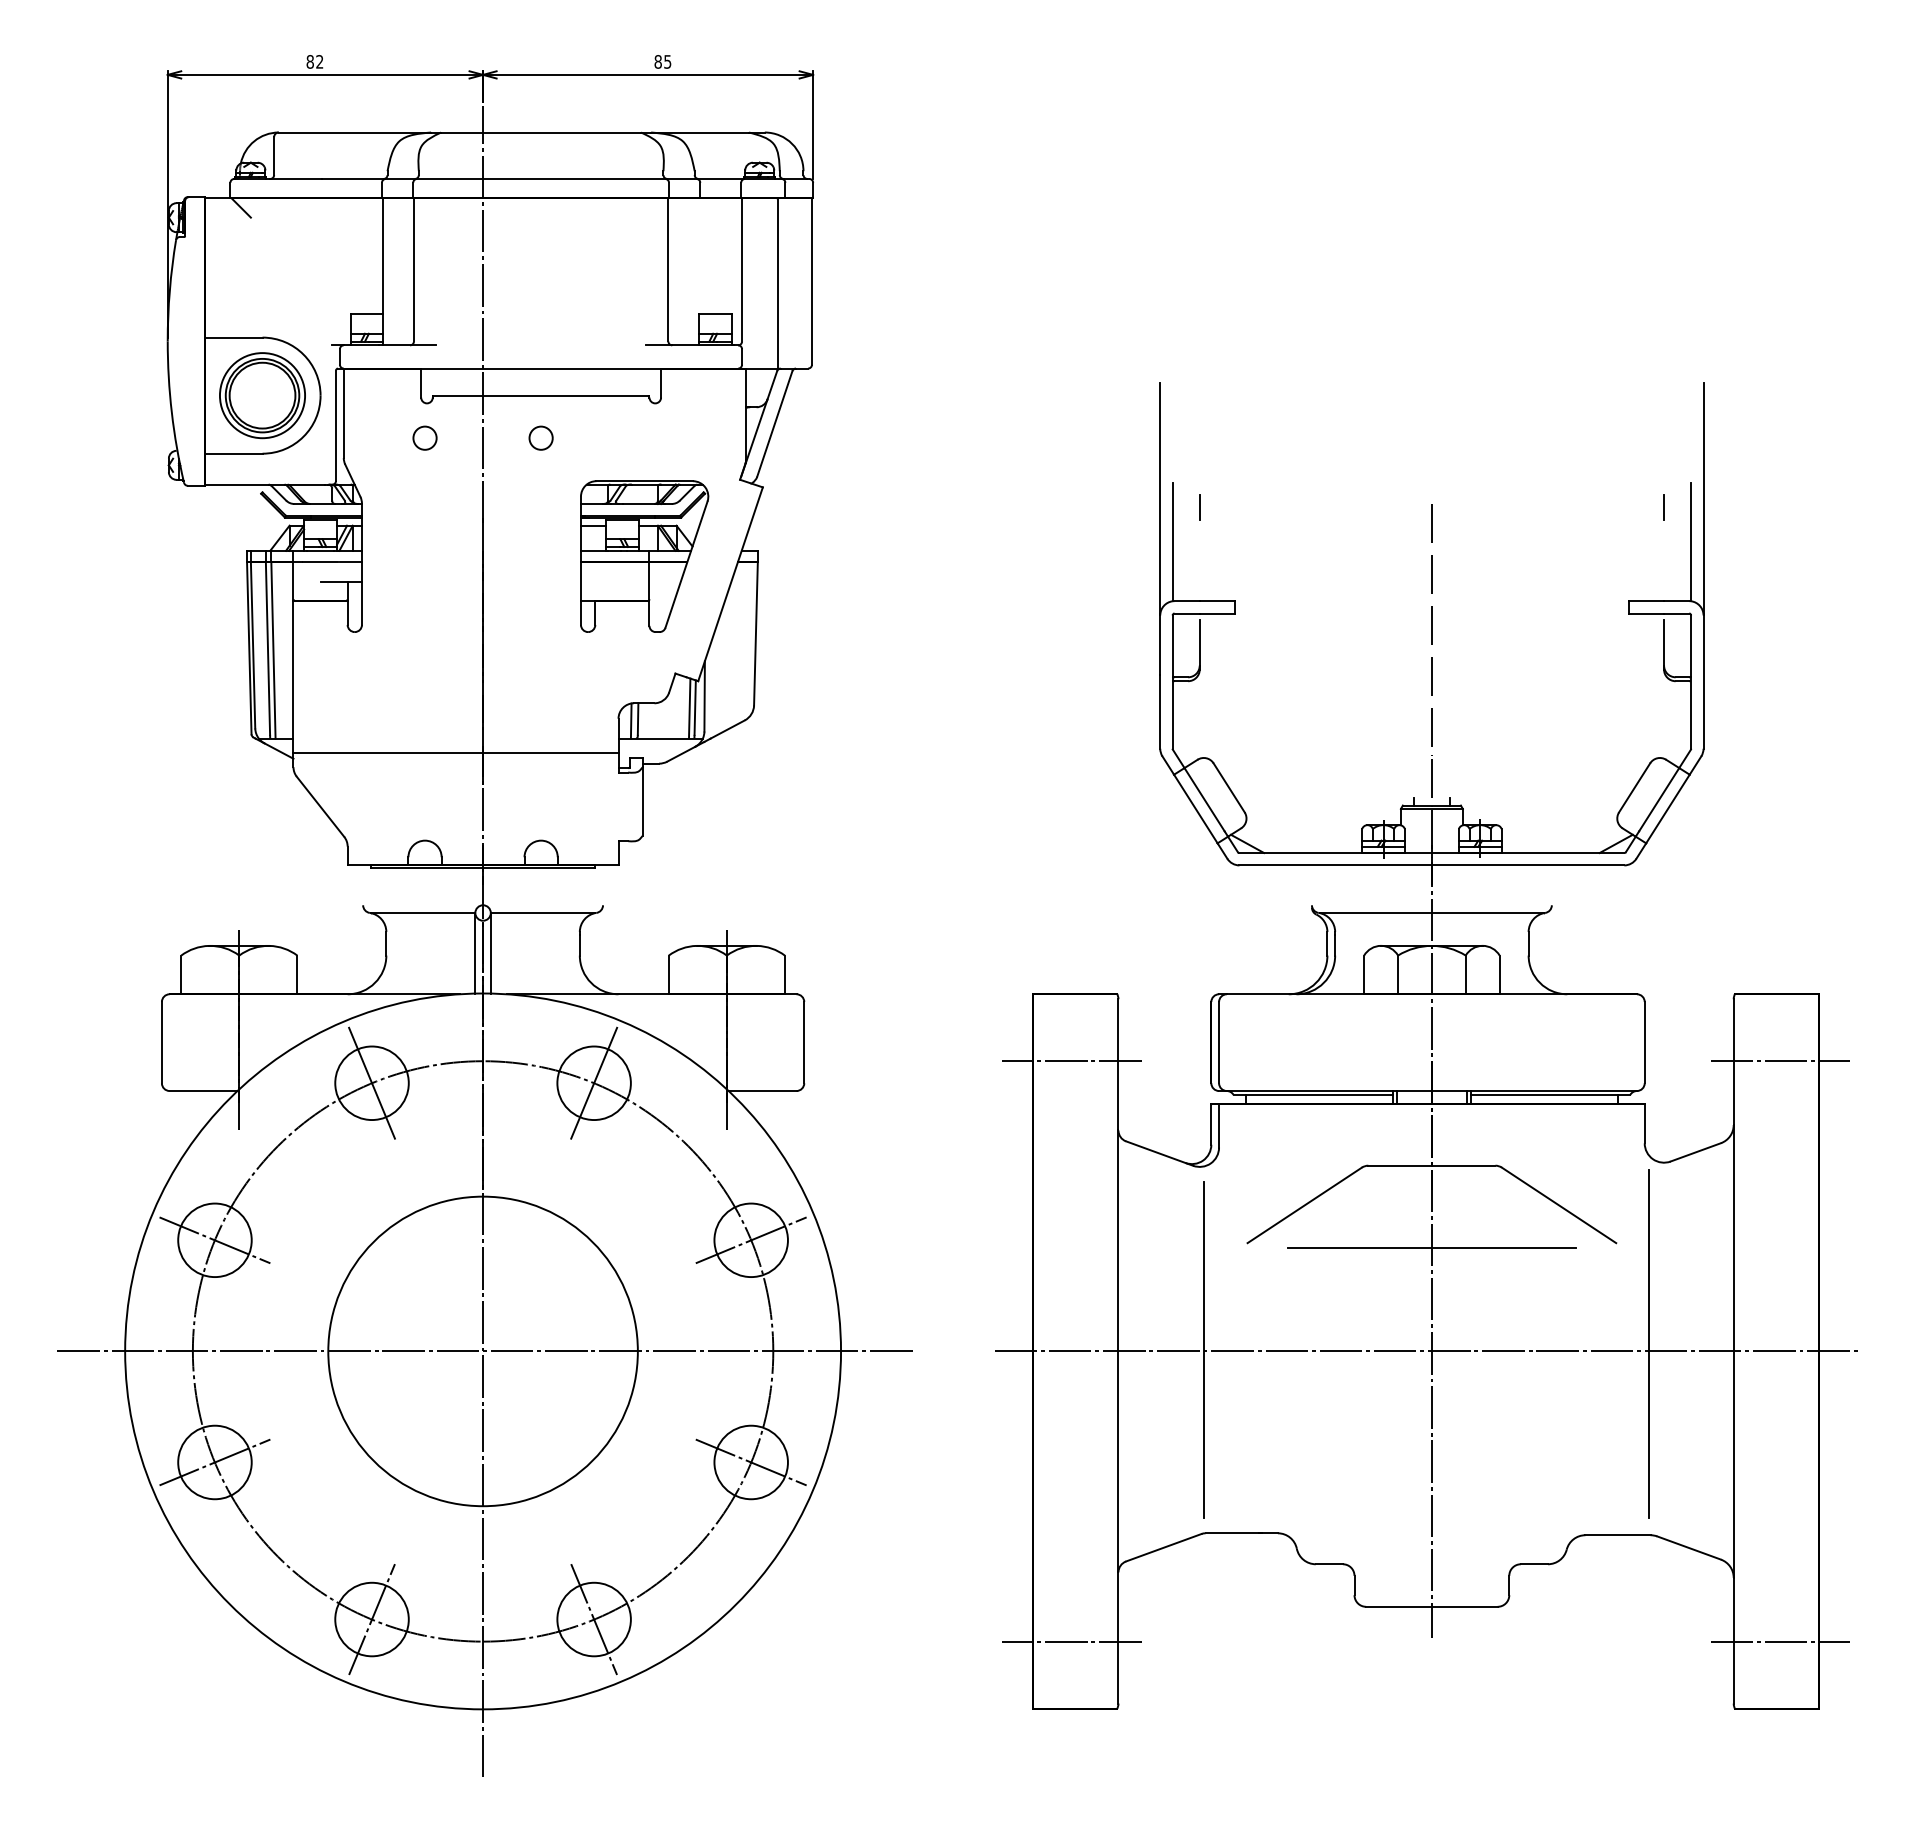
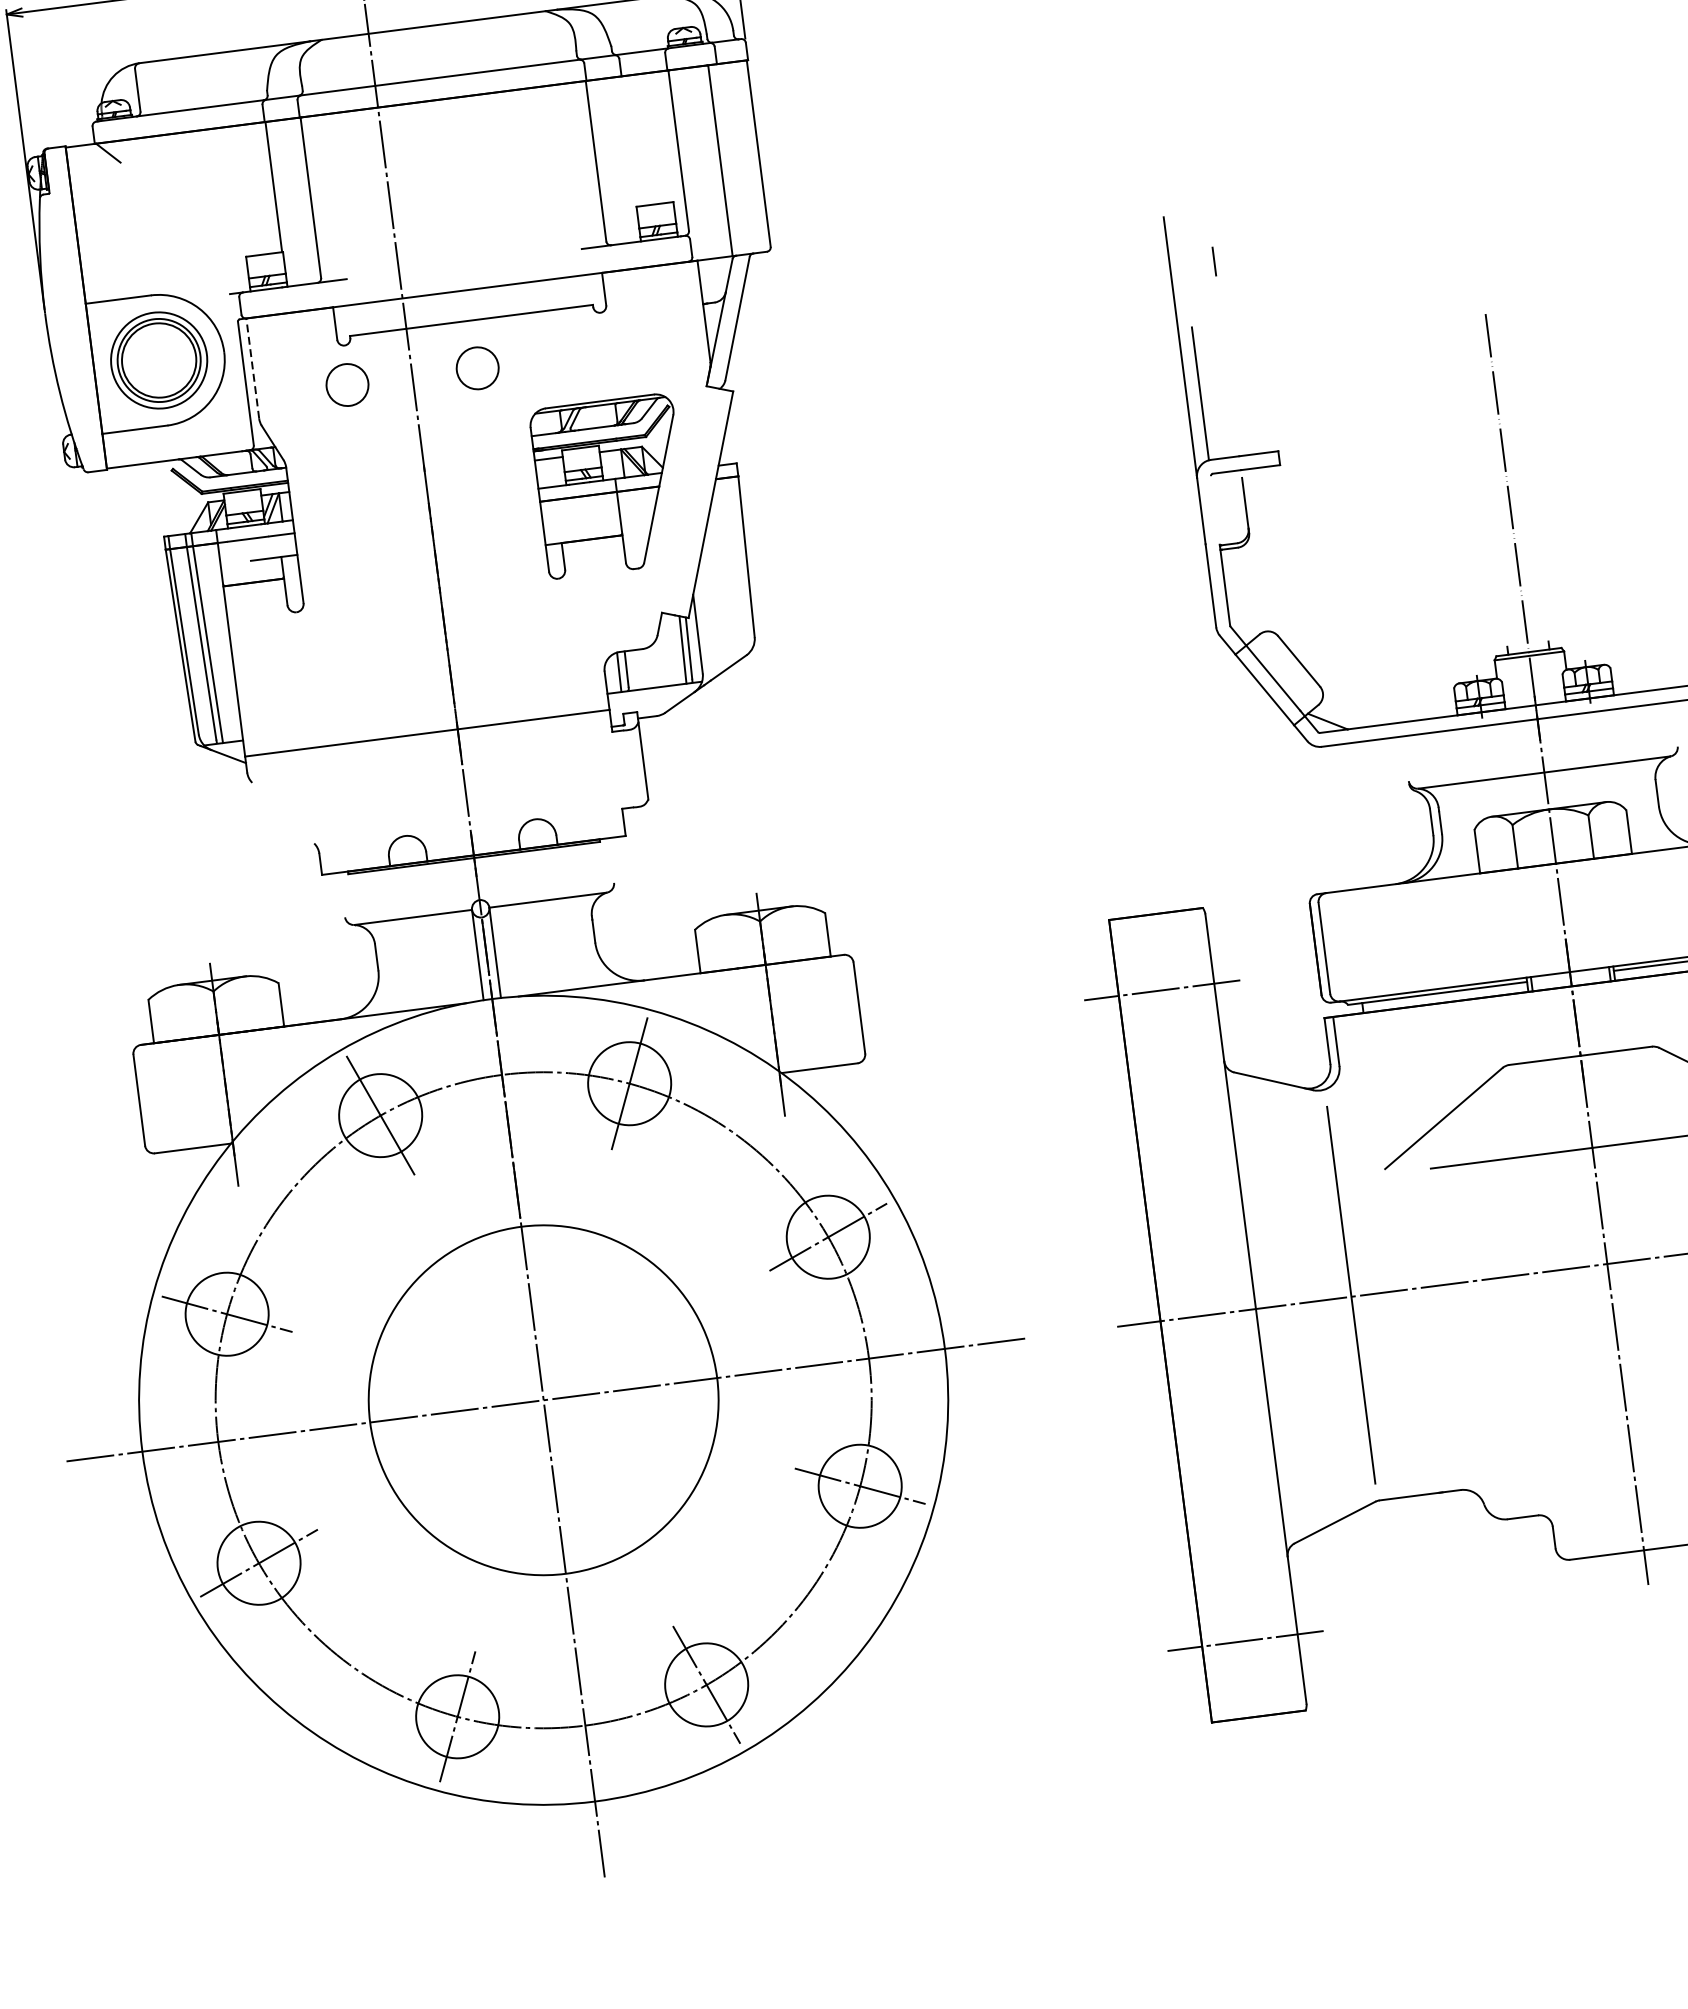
line: (343, 413) -> (252, 368), solid -> dashed
circle: (424, 437) -> (346, 384), size x1.6
circle: (540, 437) -> (476, 367), size x1.6
line: (1199, 507) -> (1214, 261), moved
line: (1172, 645) -> (1215, 509), removed
line: (320, 806) -> (283, 812), removed

